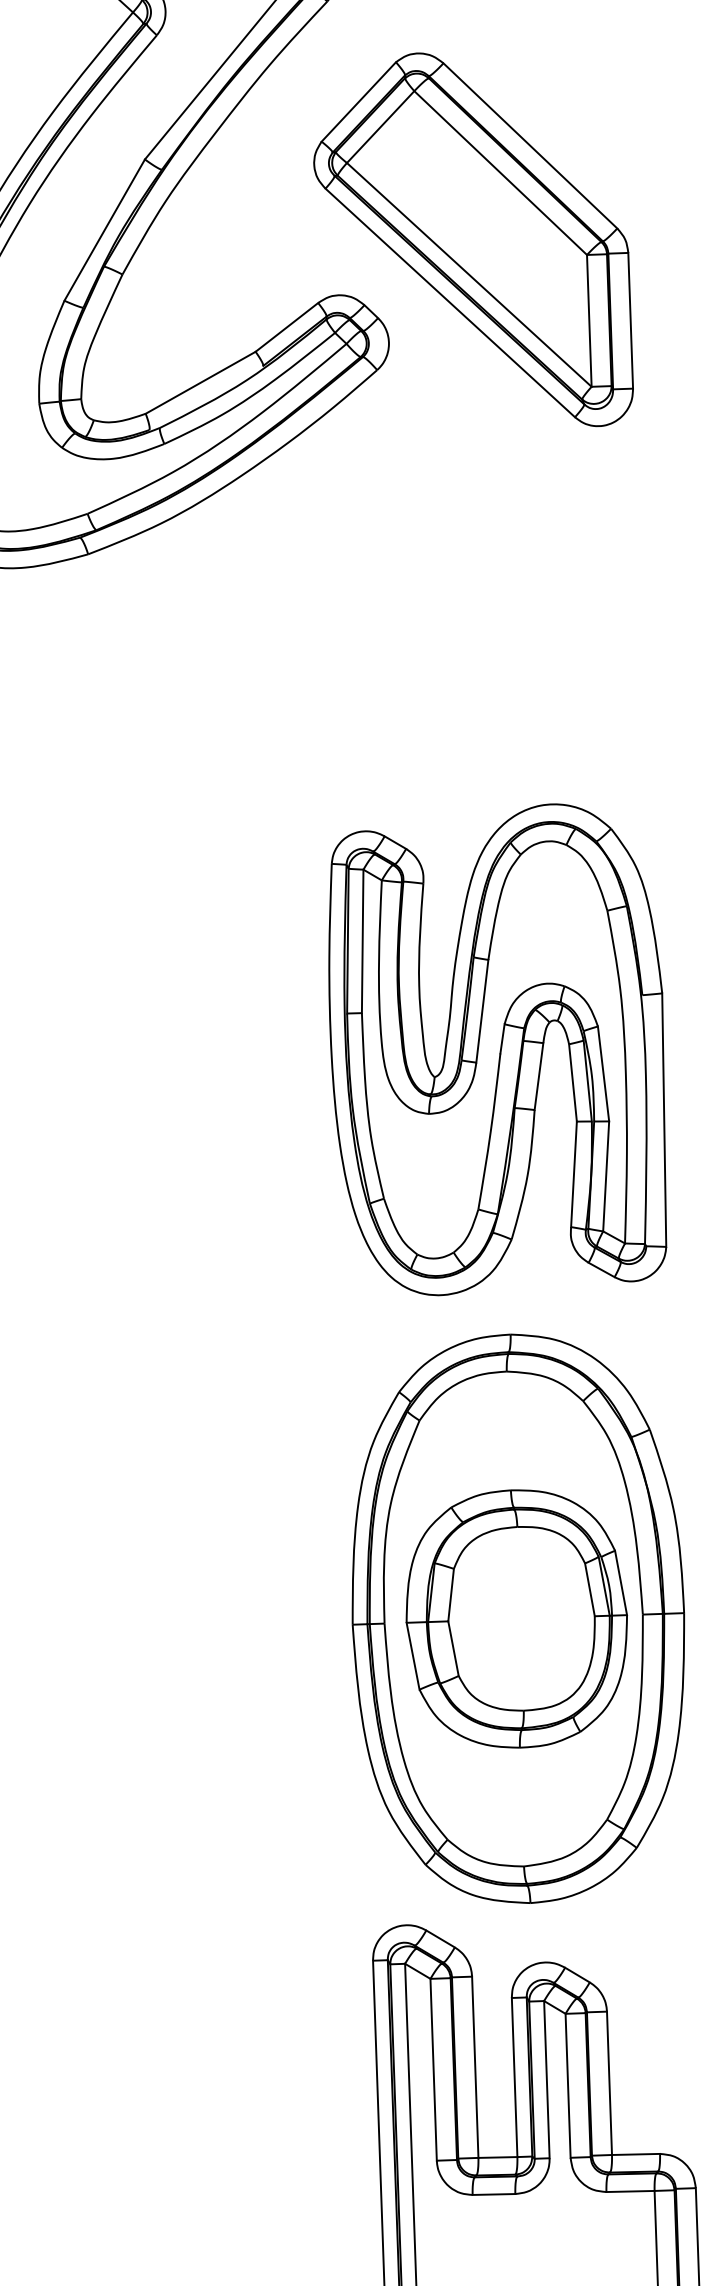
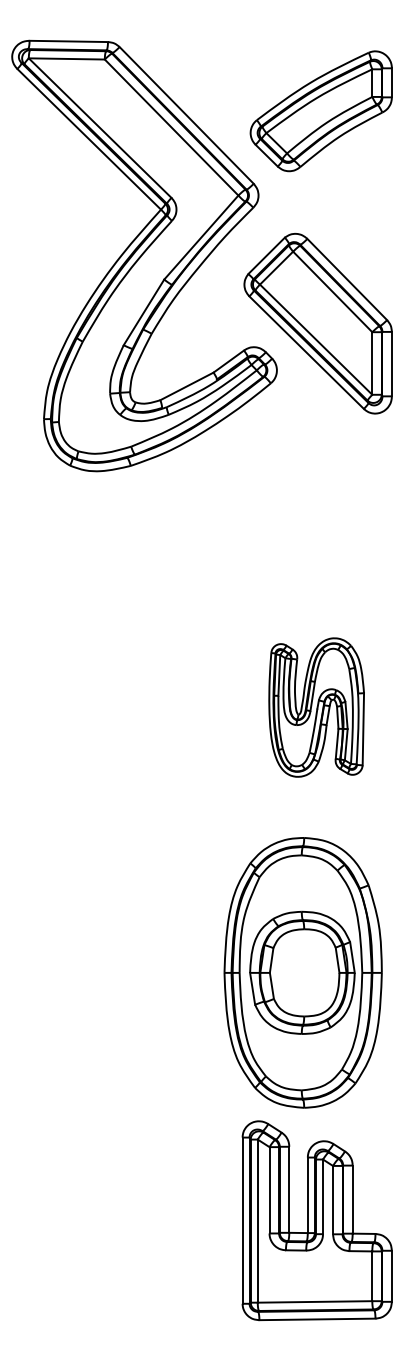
part: (497, 1049) -> (316, 707), size x0.6
part: (516, 1618) -> (302, 972), moved

